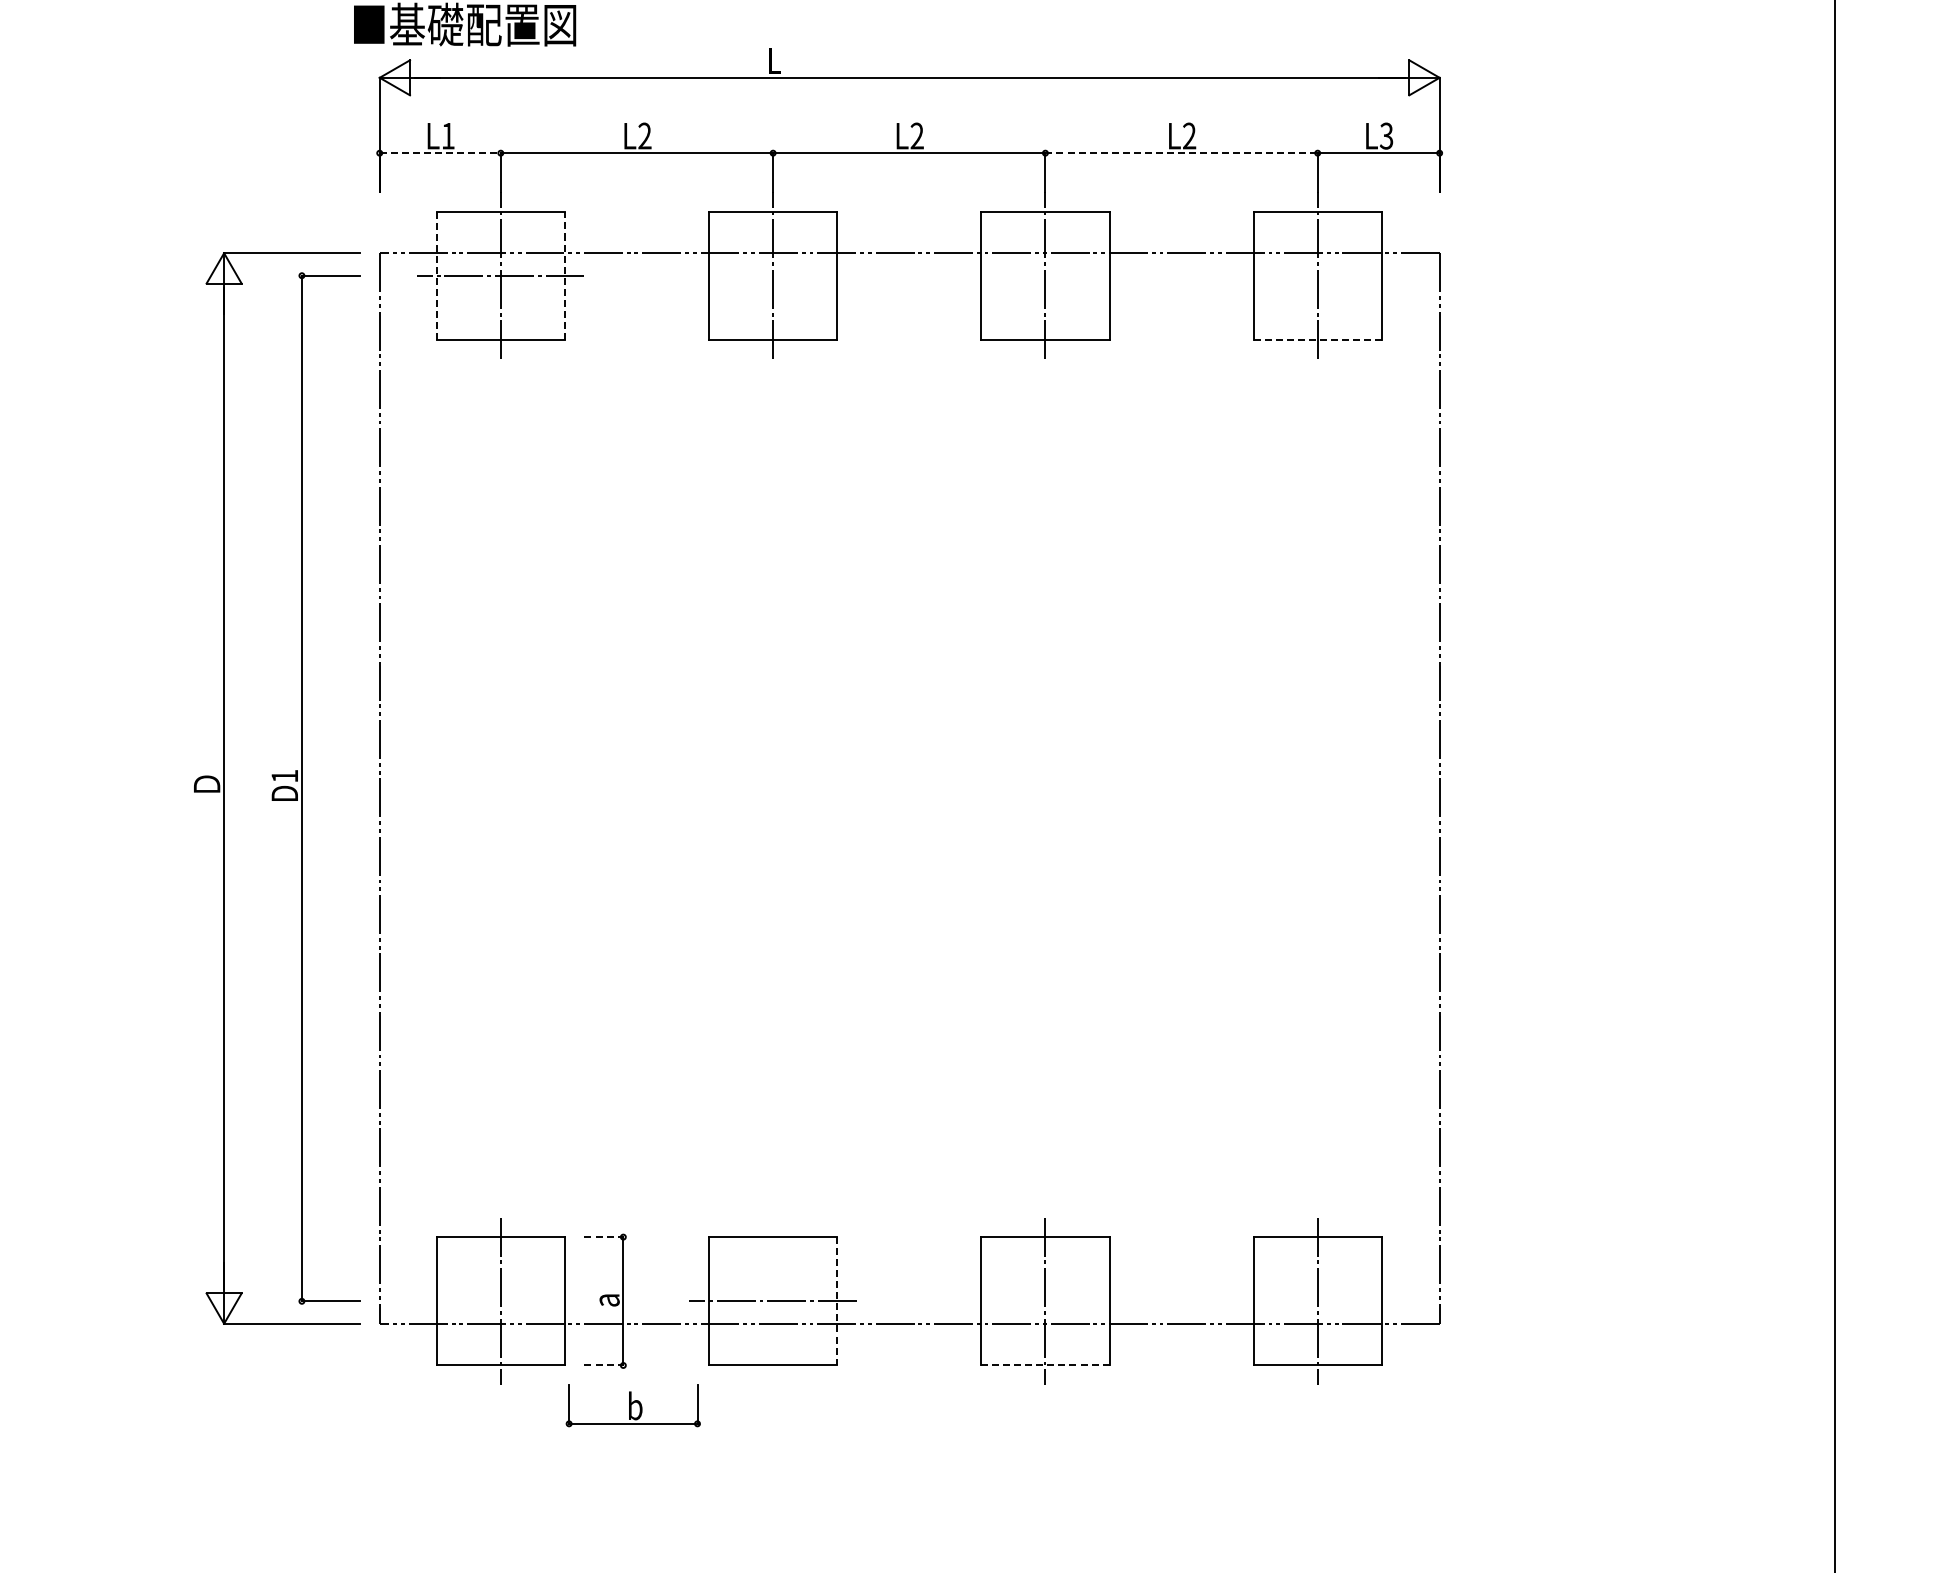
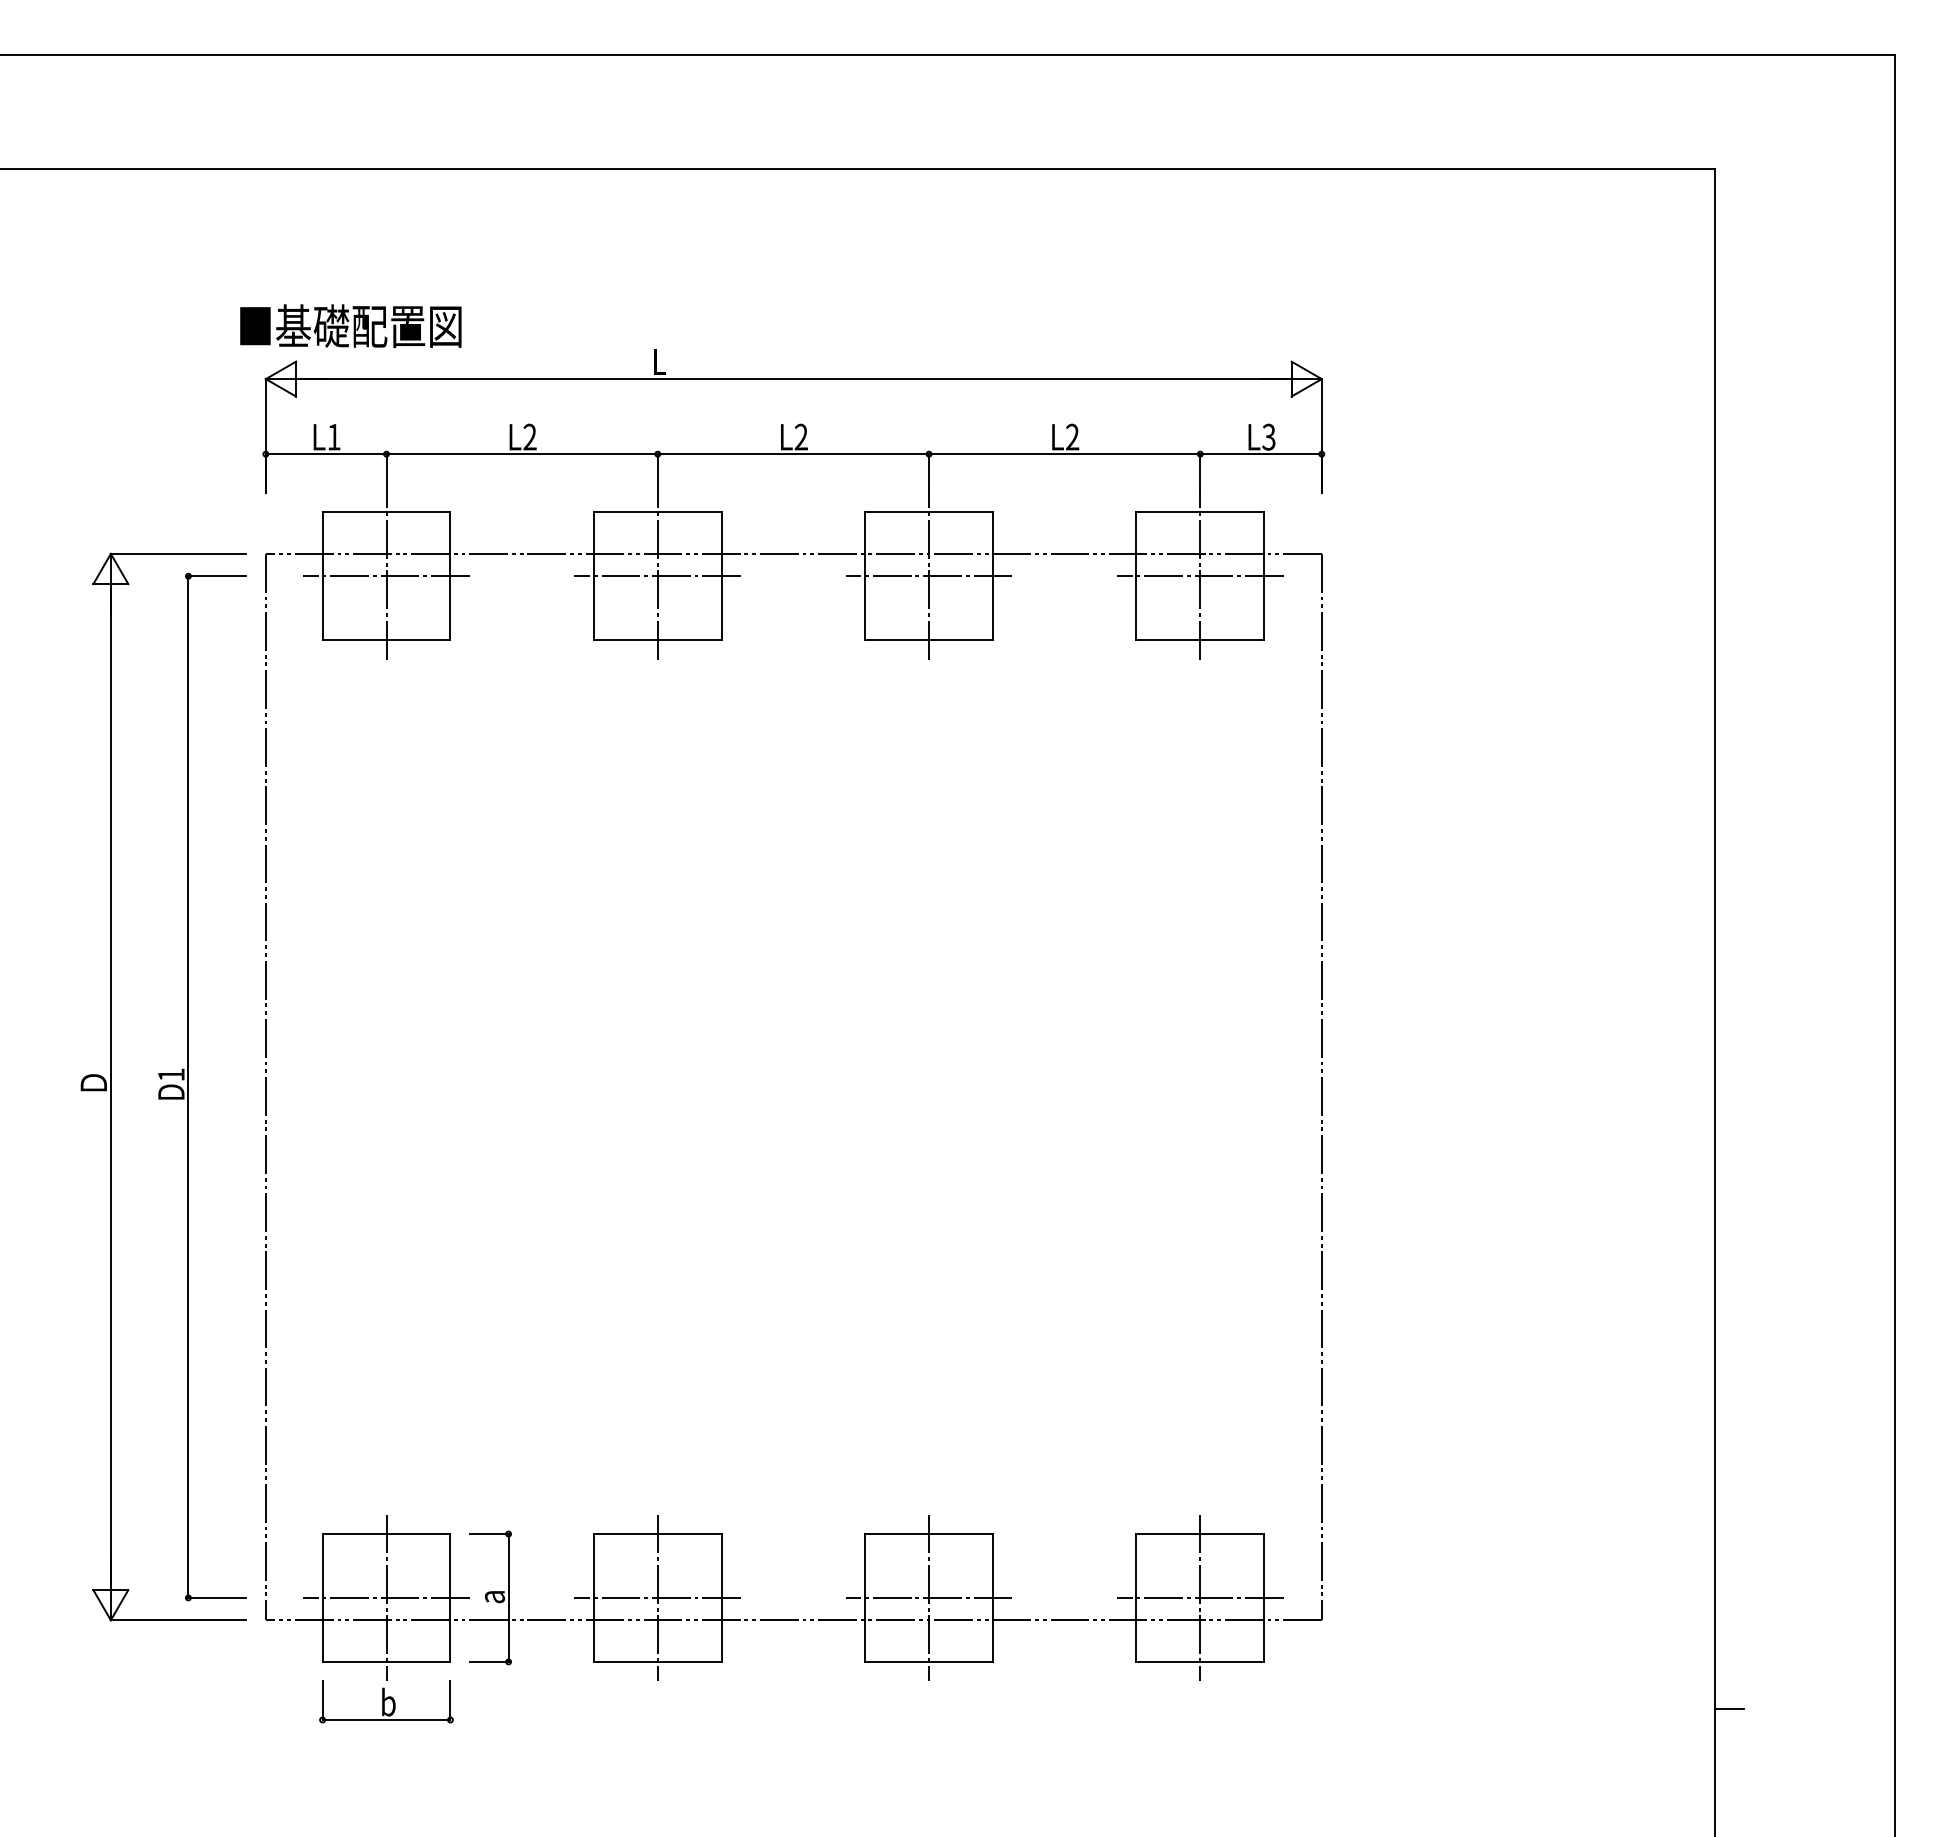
line: (440, 153) -> (326, 454), dashed -> solid
line: (1181, 153) -> (1064, 454), dashed -> solid
line: (436, 275) -> (322, 576), dashed -> solid
line: (565, 275) -> (450, 576), dashed -> solid
line: (772, 275) -> (657, 576), added
line: (1044, 275) -> (928, 576), added
line: (1317, 275) -> (1200, 576), added
line: (1317, 340) -> (1200, 640), dashed -> solid
line: (604, 1237) -> (489, 1534), dashed -> solid
line: (500, 1300) -> (386, 1597), added
line: (772, 1300) -> (657, 1597), added
line: (837, 1300) -> (721, 1597), dashed -> solid
line: (1044, 1300) -> (928, 1597), added
line: (1317, 1300) -> (1200, 1597), added
line: (604, 1365) -> (489, 1661), dashed -> solid
line: (1045, 1365) -> (929, 1661), dashed -> solid
part: (633, 1405) -> (386, 1701), moved
line: (1848, 1413) -> (1729, 1709), added

